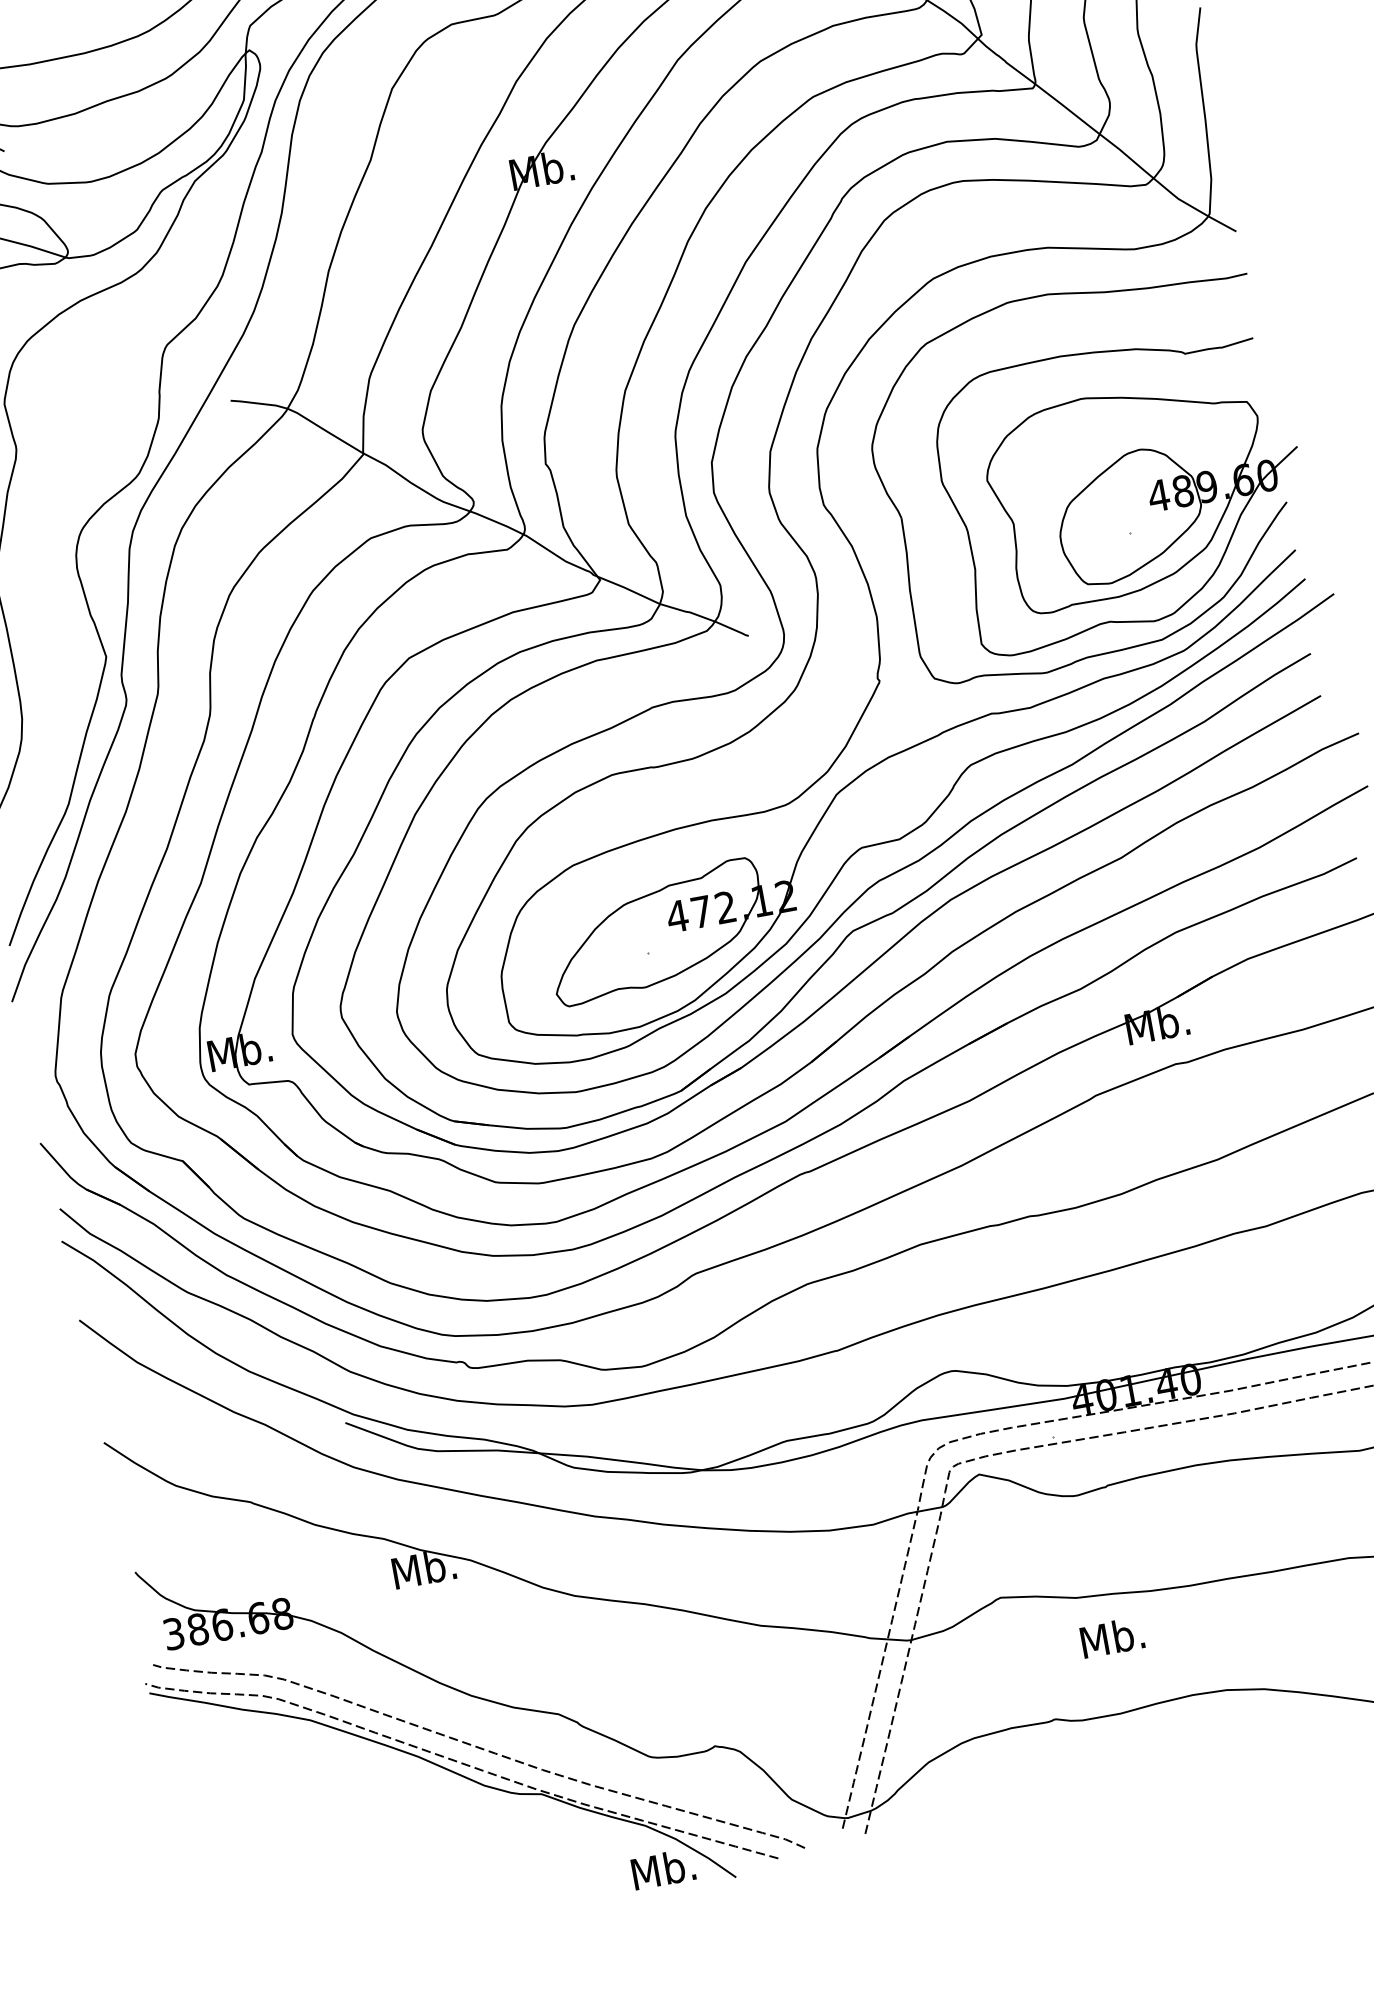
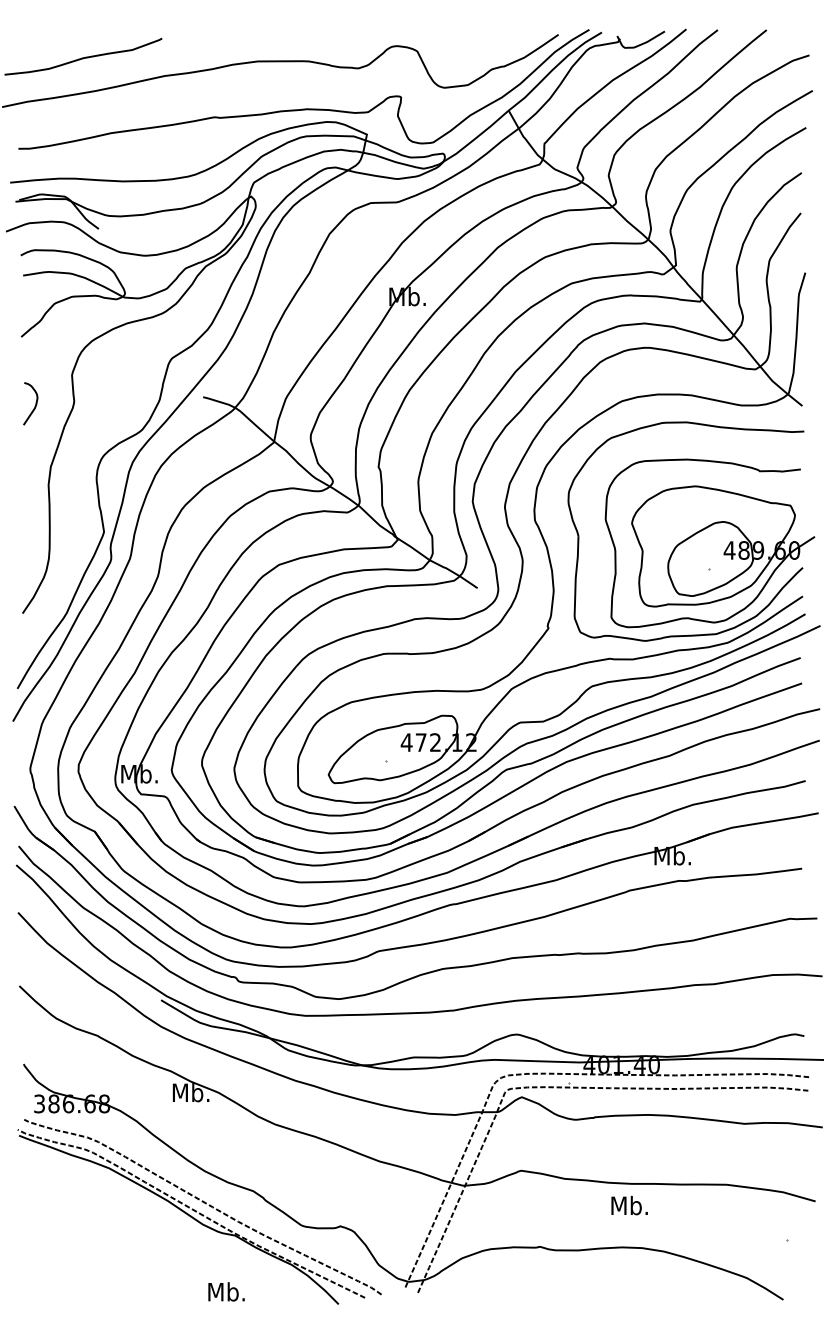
text: (1112, 1637) -> (629, 1205), moved
text: (663, 1868) -> (226, 1291), moved

